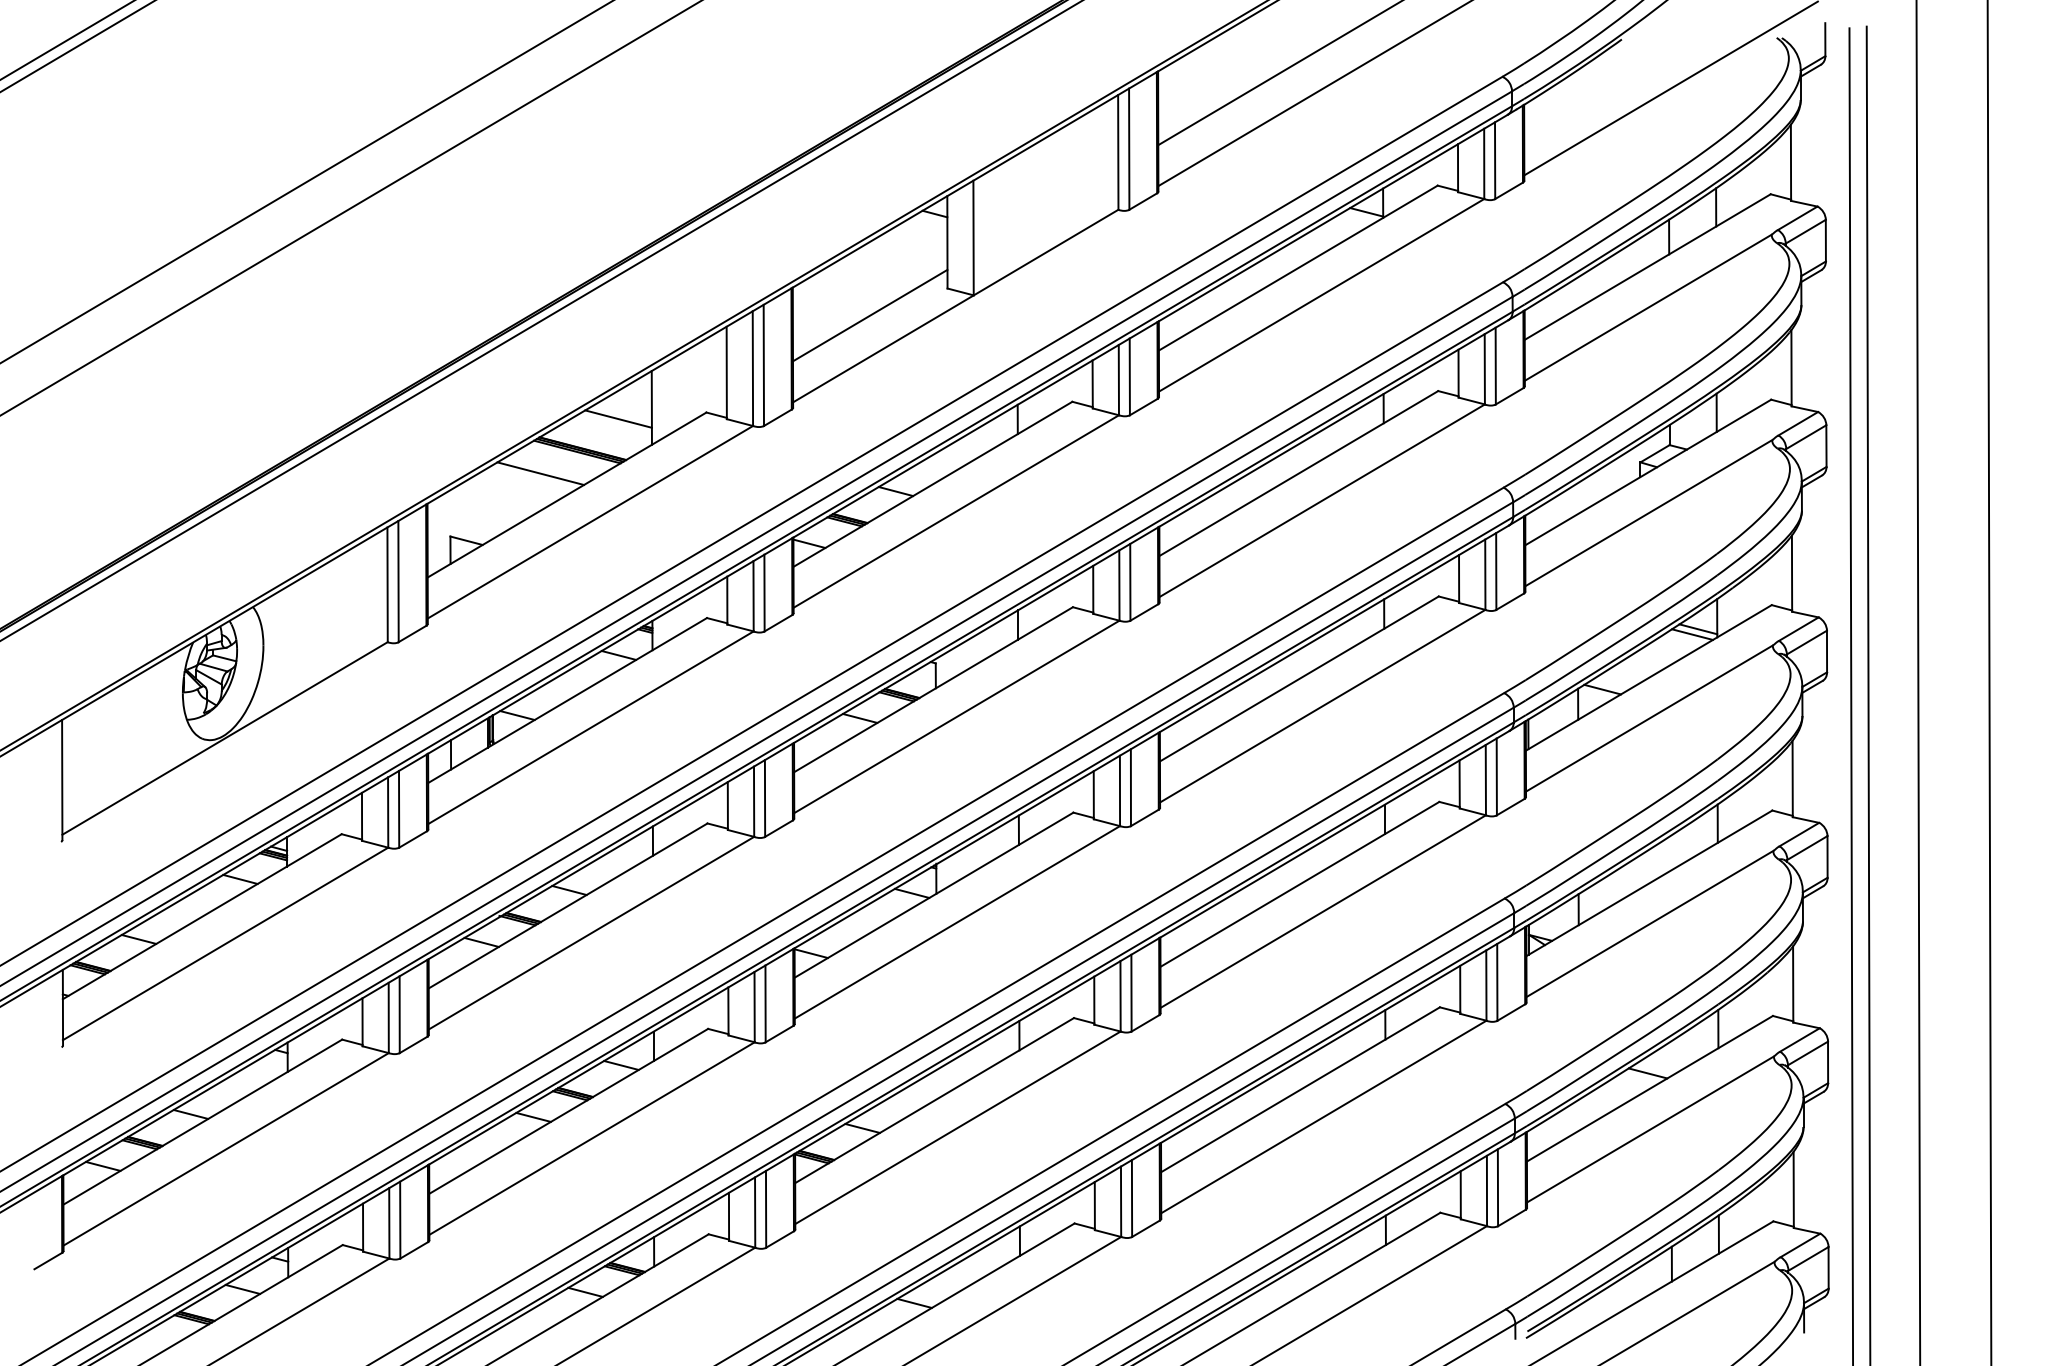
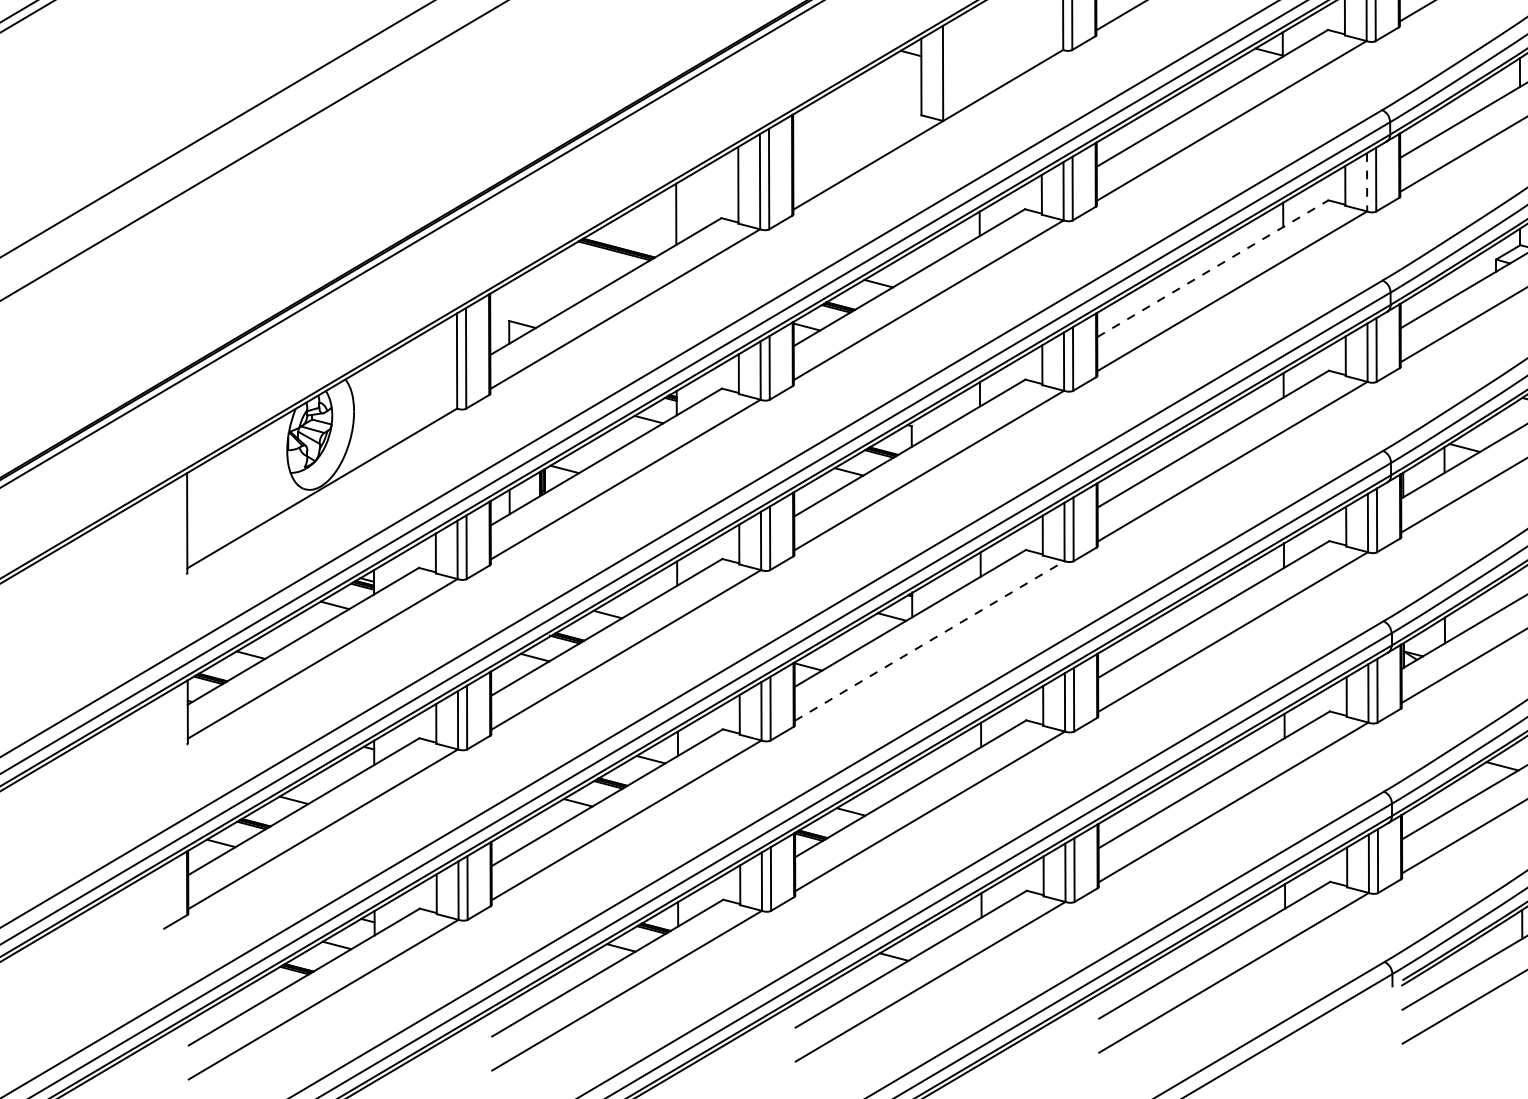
line: (870, 315) -> (857, 137), removed
line: (1484, 369) -> (1366, 182), solid -> dashed
line: (618, 418) -> (648, 223), removed
line: (540, 473) -> (583, 268), removed
line: (1298, 473) -> (1212, 268), solid -> dashed
line: (957, 922) -> (929, 641), solid -> dashed

